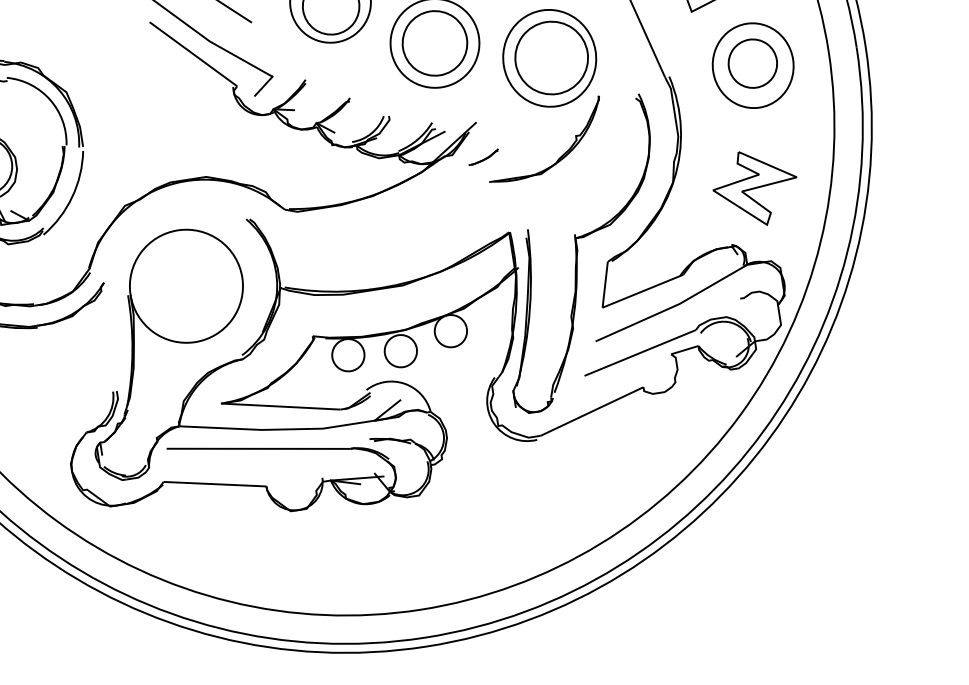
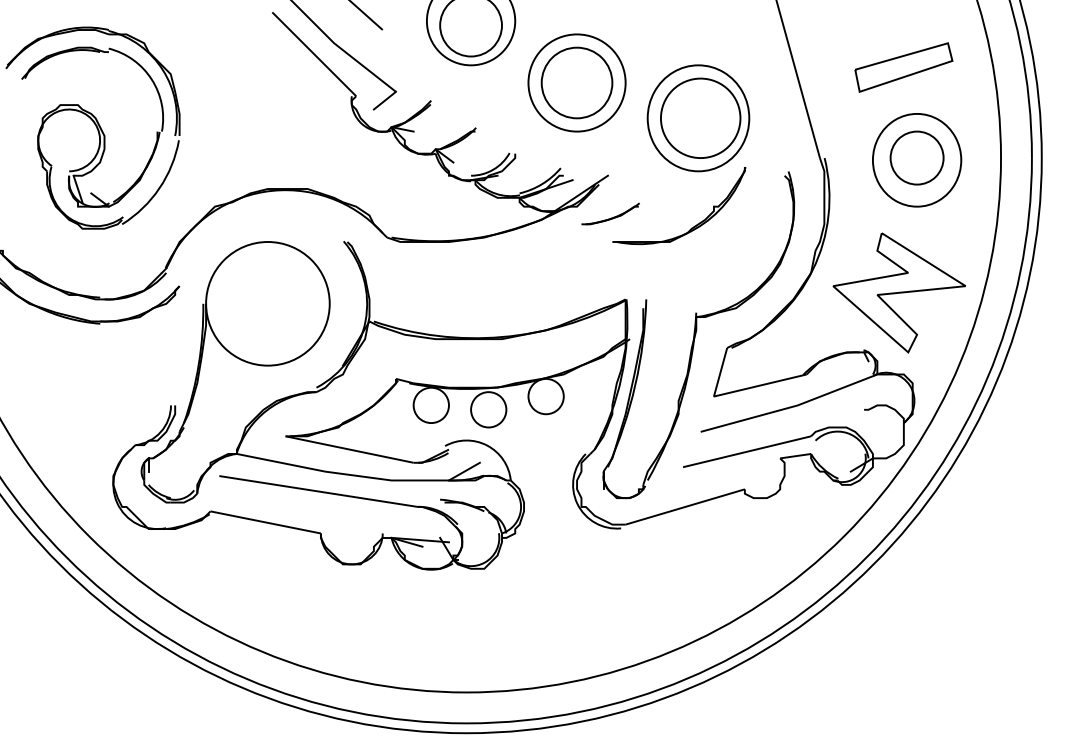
part: (483, 156) -> (610, 213), size x1.67
part: (754, 187) -> (898, 292), size x1.43

